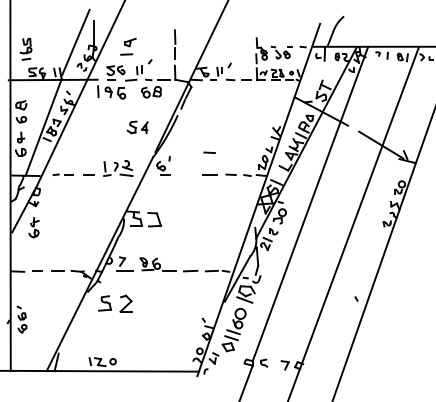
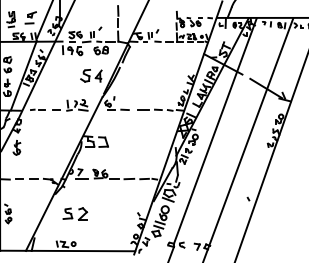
part: (128, 46) -> (30, 17), moved
part: (137, 127) -> (91, 75), size x1.43
line: (209, 152) -> (124, 109), moved
part: (115, 303) -> (75, 213), moved

